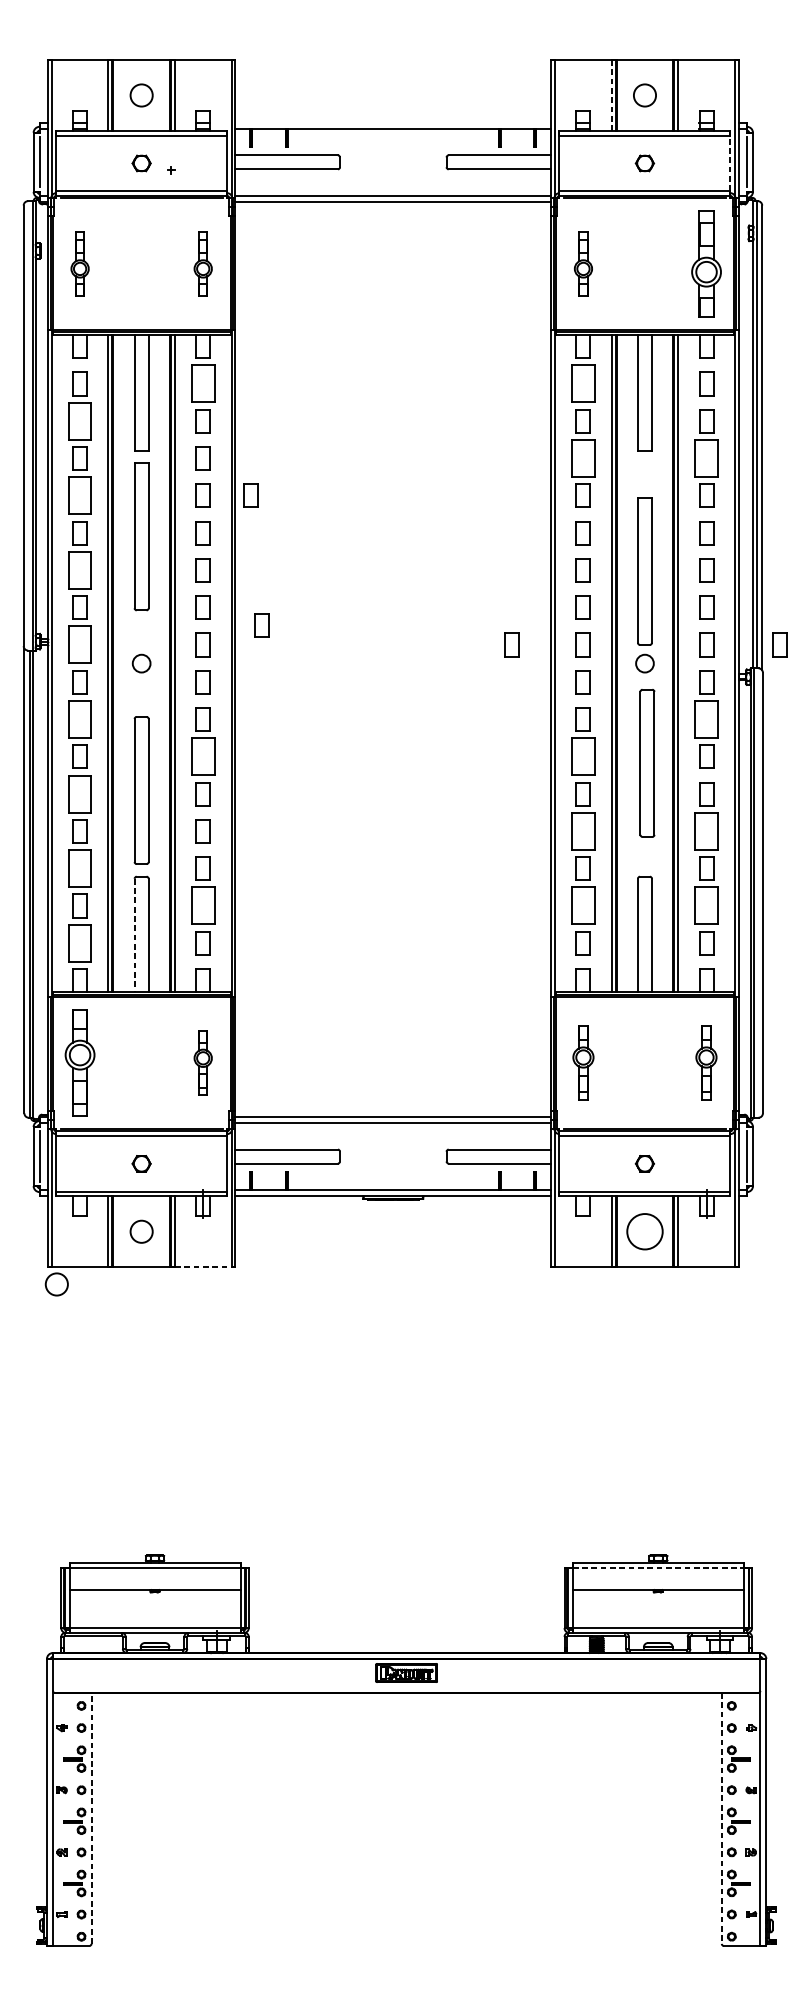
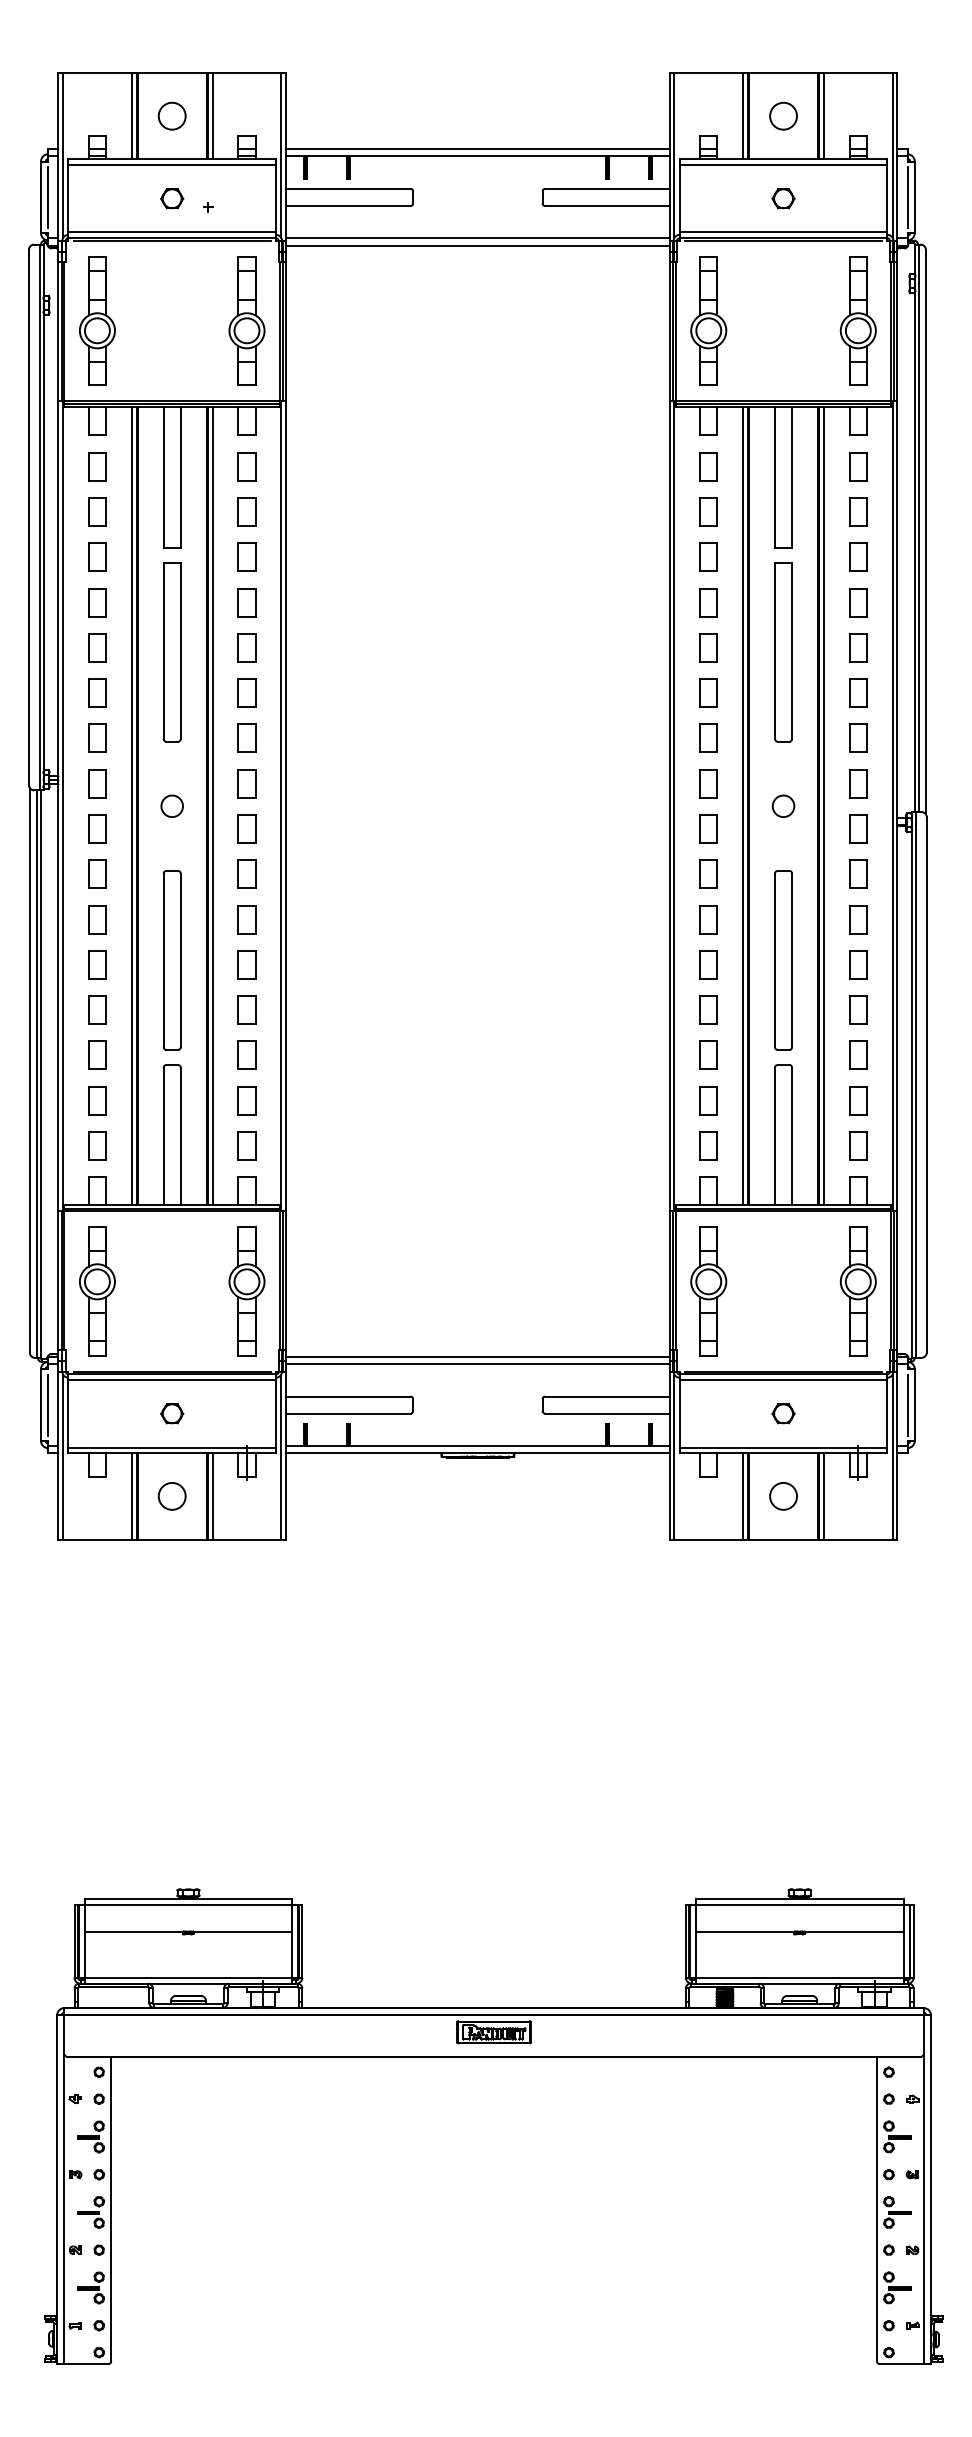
line: (611, 95) -> (743, 116), dashed -> solid
line: (393, 122) -> (477, 149), added
line: (730, 163) -> (887, 198), dashed -> solid
part: (80, 263) -> (97, 320), size x1.67
part: (202, 263) -> (246, 320), size x1.67
part: (583, 263) -> (708, 320), size x1.67
part: (202, 383) -> (246, 466), size x0.62
part: (583, 383) -> (708, 466), size x0.62
part: (80, 420) -> (97, 511), size x0.62
part: (583, 457) -> (708, 556), size x0.62
part: (706, 457) -> (858, 556), size x0.62
part: (80, 495) -> (97, 602), size x0.62
part: (250, 495) -> (304, 602), removed
part: (80, 569) -> (97, 692), size x0.62
part: (644, 571) -> (783, 652), moved
part: (261, 625) -> (317, 759), removed
part: (80, 644) -> (97, 783), size x0.62
part: (511, 644) -> (621, 783), removed
part: (779, 644) -> (947, 783), removed
part: (80, 718) -> (97, 873), size x0.62
part: (706, 718) -> (858, 873), size x0.62
part: (202, 756) -> (246, 919), size x0.62
part: (583, 756) -> (708, 919), size x0.62
part: (647, 763) -> (783, 960), moved
part: (80, 793) -> (97, 964), size x0.62
part: (583, 830) -> (708, 1009), size x0.62
part: (706, 830) -> (858, 1009), size x0.62
part: (80, 867) -> (97, 1054), size x0.62
part: (202, 905) -> (246, 1100), size x0.62
part: (583, 905) -> (708, 1100), size x0.62
part: (706, 905) -> (858, 1100), size x0.62
line: (134, 935) -> (163, 1136), dashed -> solid
part: (80, 942) -> (97, 1145), size x0.62
part: (202, 1063) -> (246, 1291), size x1.67
part: (583, 1063) -> (708, 1291), size x1.43
part: (705, 1063) -> (857, 1291), size x1.43
circle: (644, 1231) -> (783, 1496), size x0.62
line: (203, 1267) -> (247, 1539), dashed -> solid
circle: (56, 1284) -> (68, 1560), removed
line: (658, 1568) -> (799, 1905), dashed -> solid
line: (91, 1818) -> (111, 2208), dashed -> solid
line: (721, 1818) -> (876, 2209), dashed -> solid

